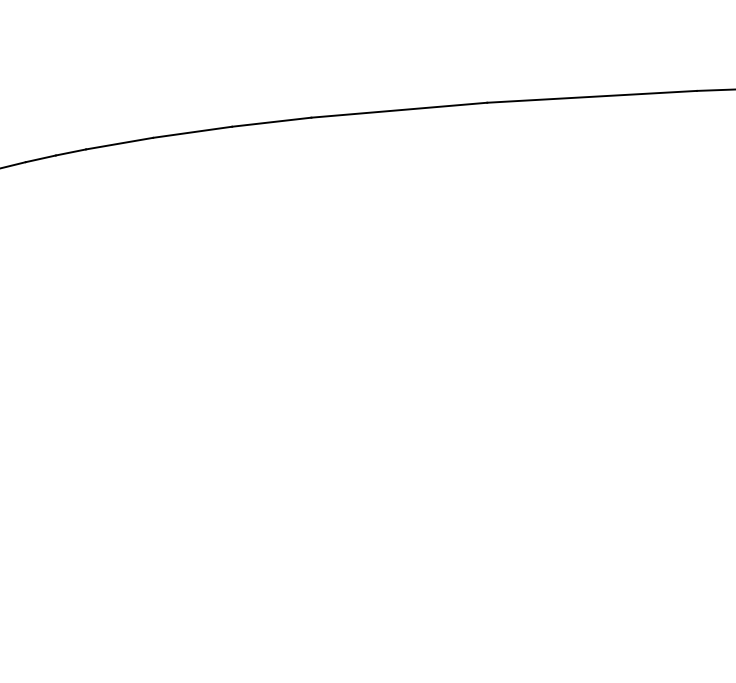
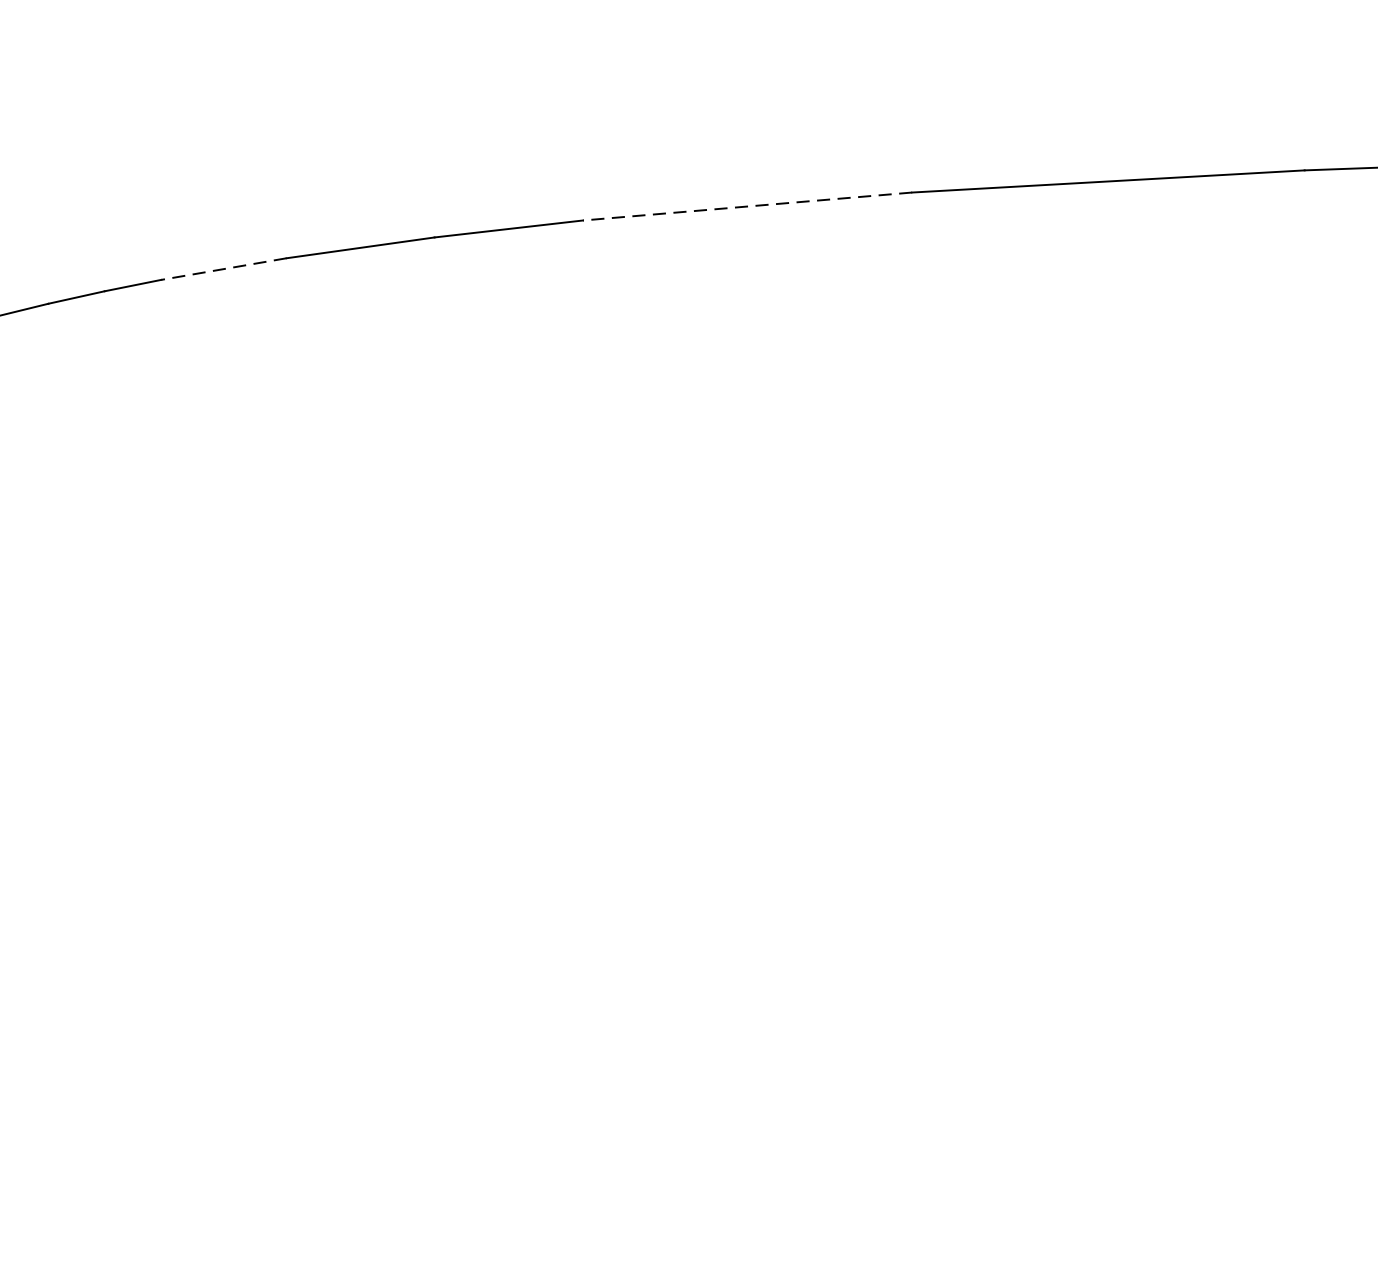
line: (398, 110) -> (746, 207), solid -> dashed
line: (119, 143) -> (223, 268), solid -> dashed

